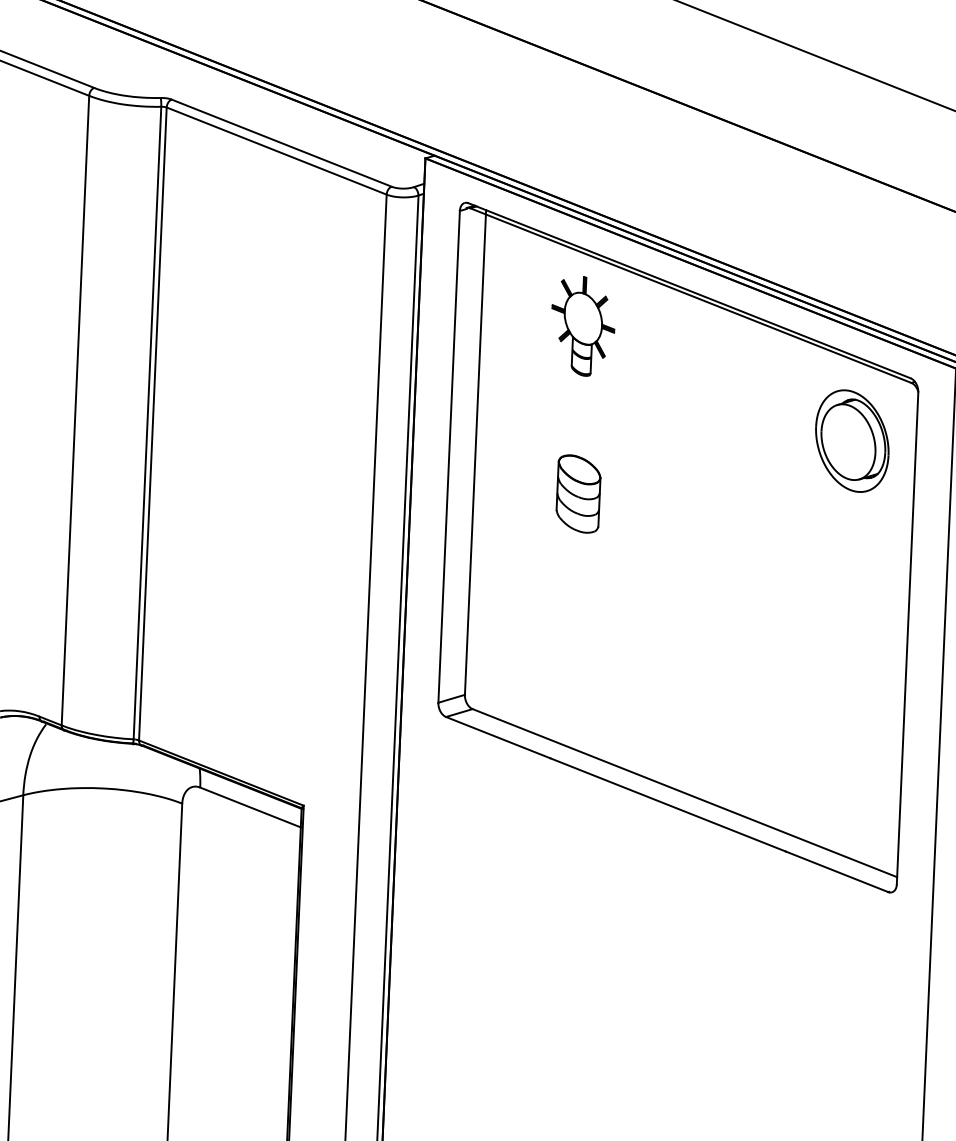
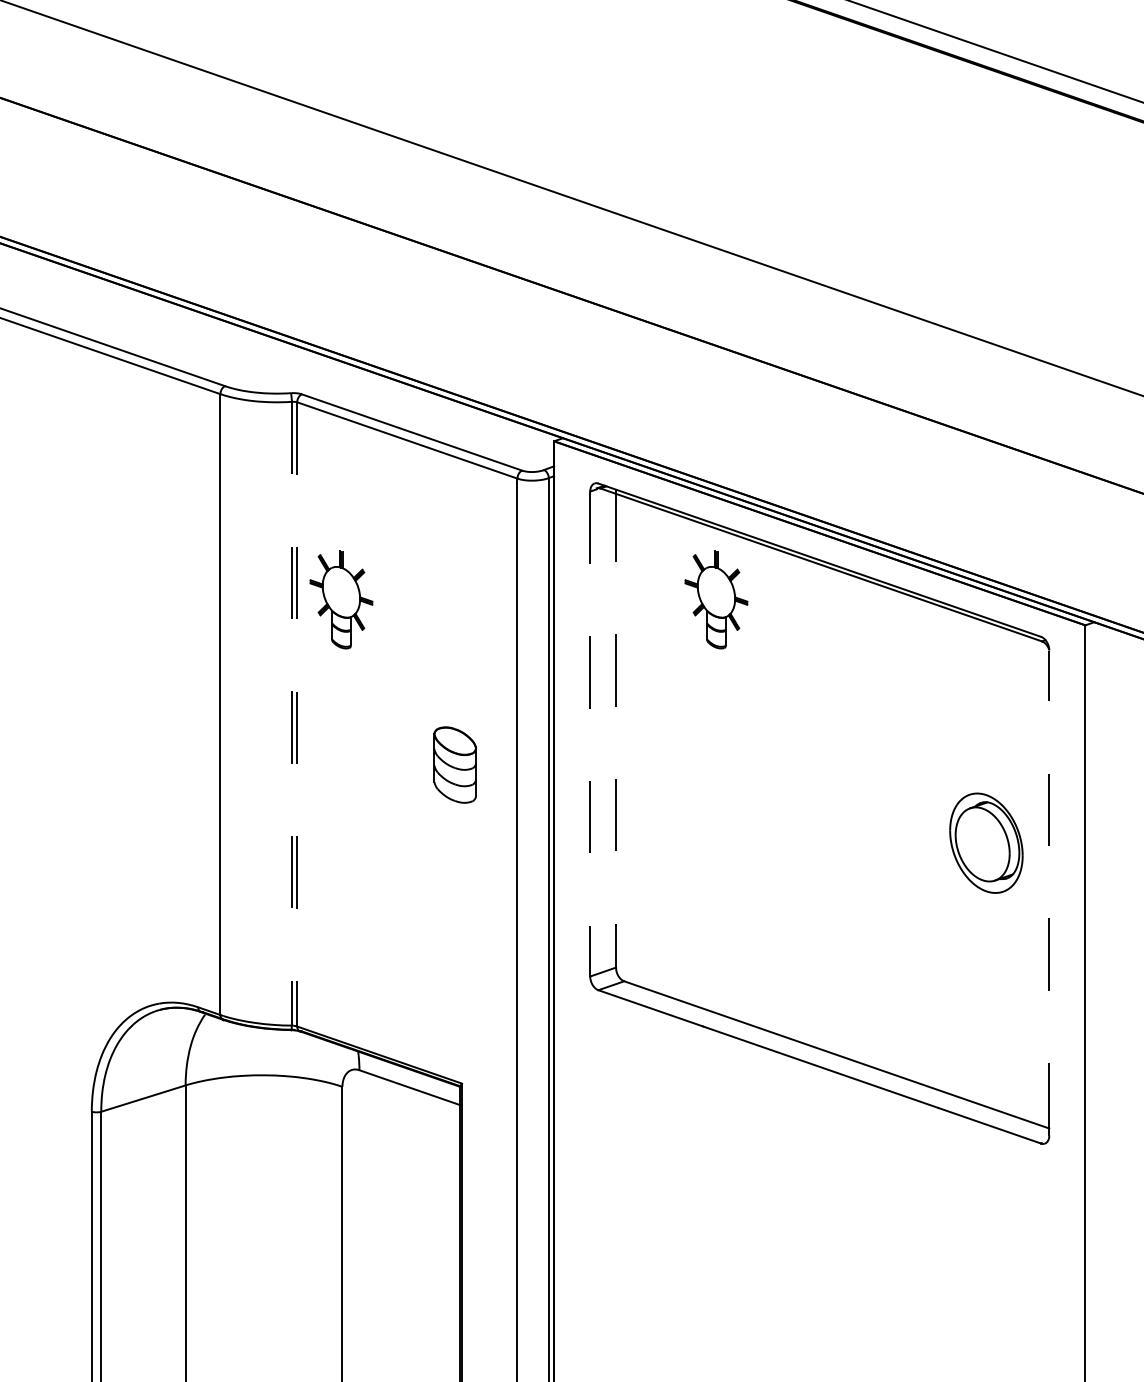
part: (202, 309) -> (341, 599), added
line: (147, 422) -> (291, 713), solid -> dashed
line: (153, 424) -> (297, 714), solid -> dashed
part: (852, 440) -> (986, 842), moved
line: (476, 452) -> (616, 728), solid -> dashed
line: (449, 457) -> (590, 734), solid -> dashed
part: (577, 493) -> (454, 764), moved
line: (907, 637) -> (1049, 892), solid -> dashed

